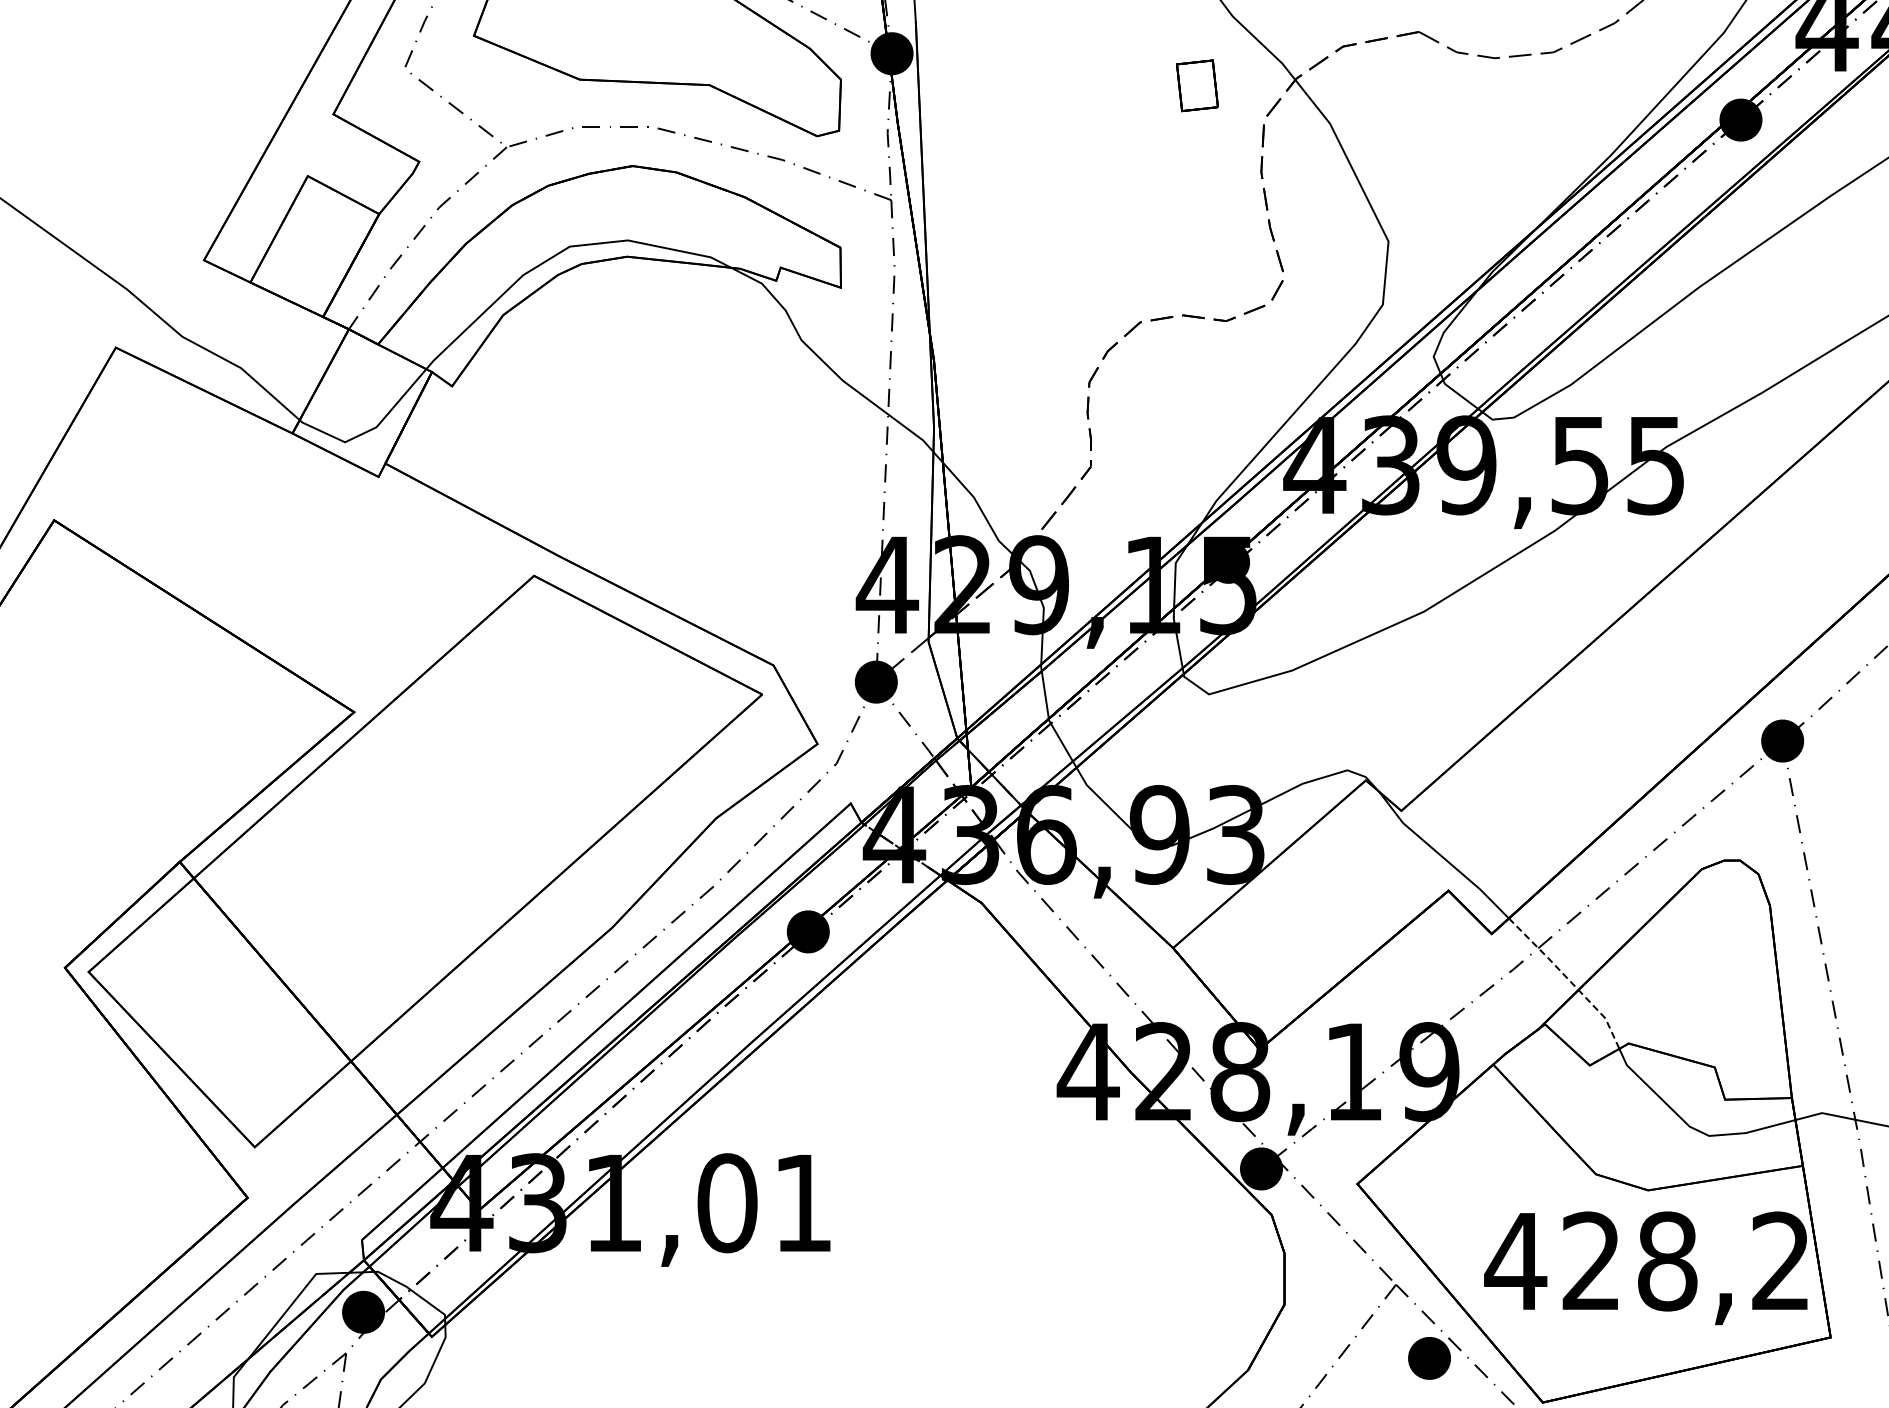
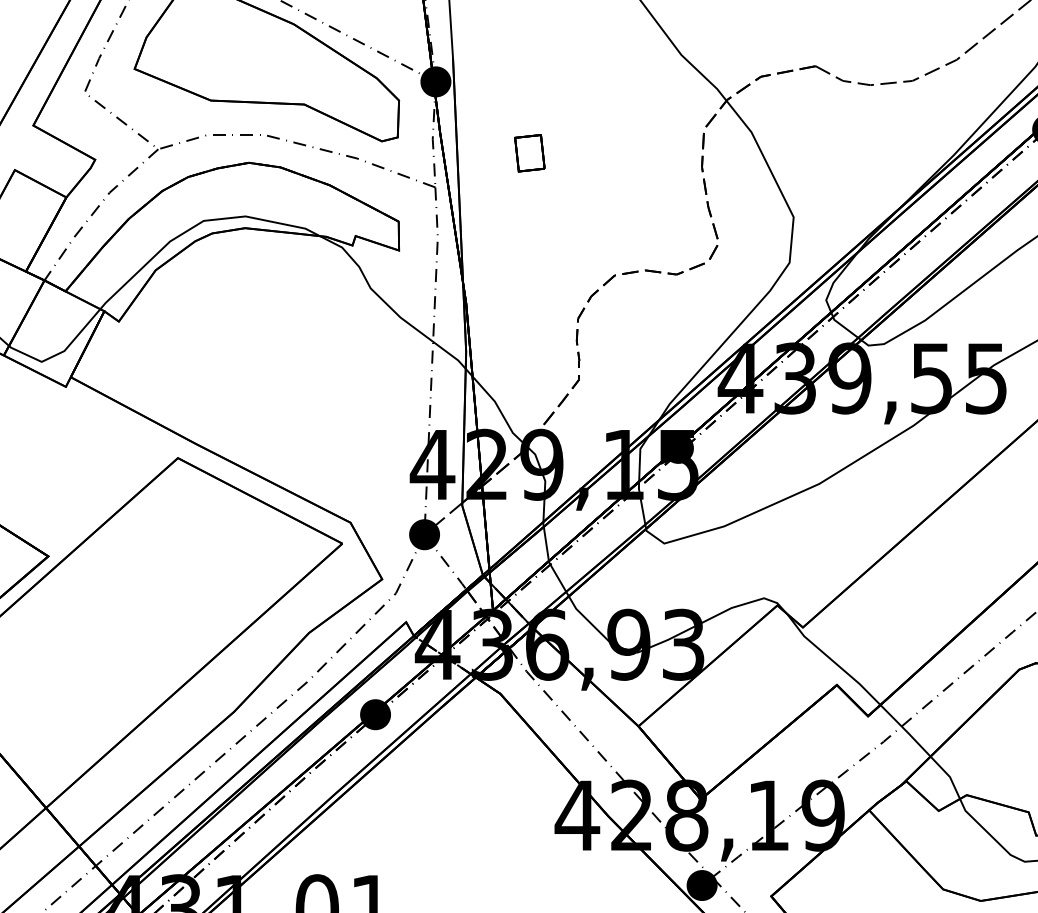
part: (1197, 85) -> (529, 153), moved
line: (1569, 980) -> (924, 749), dashed -> solid

